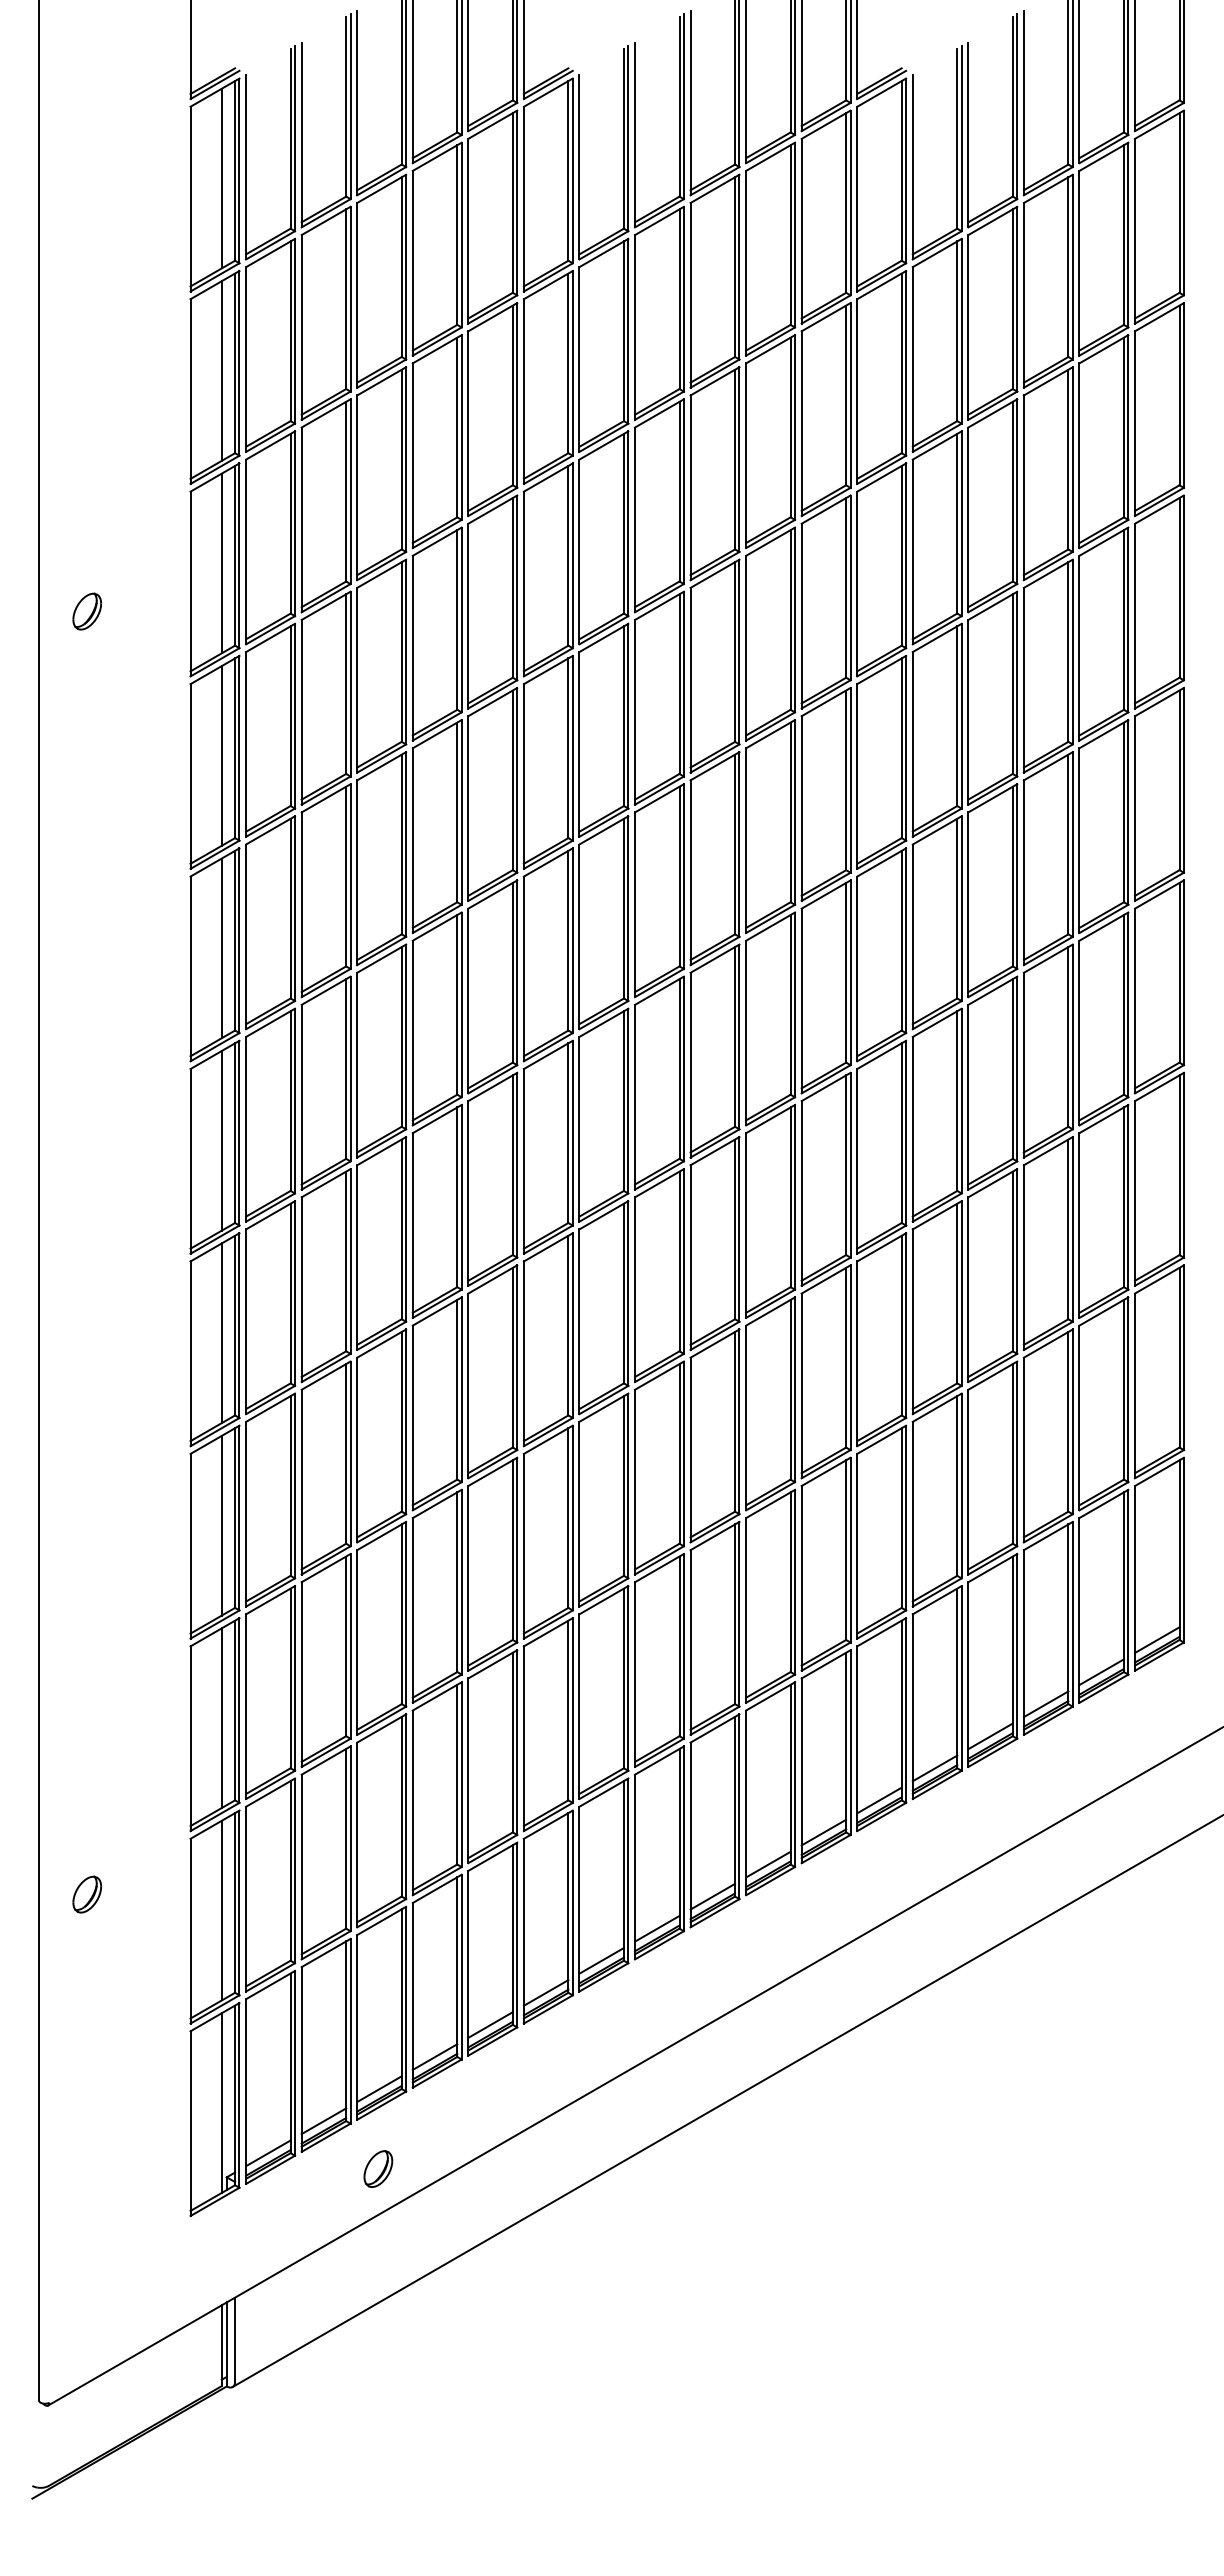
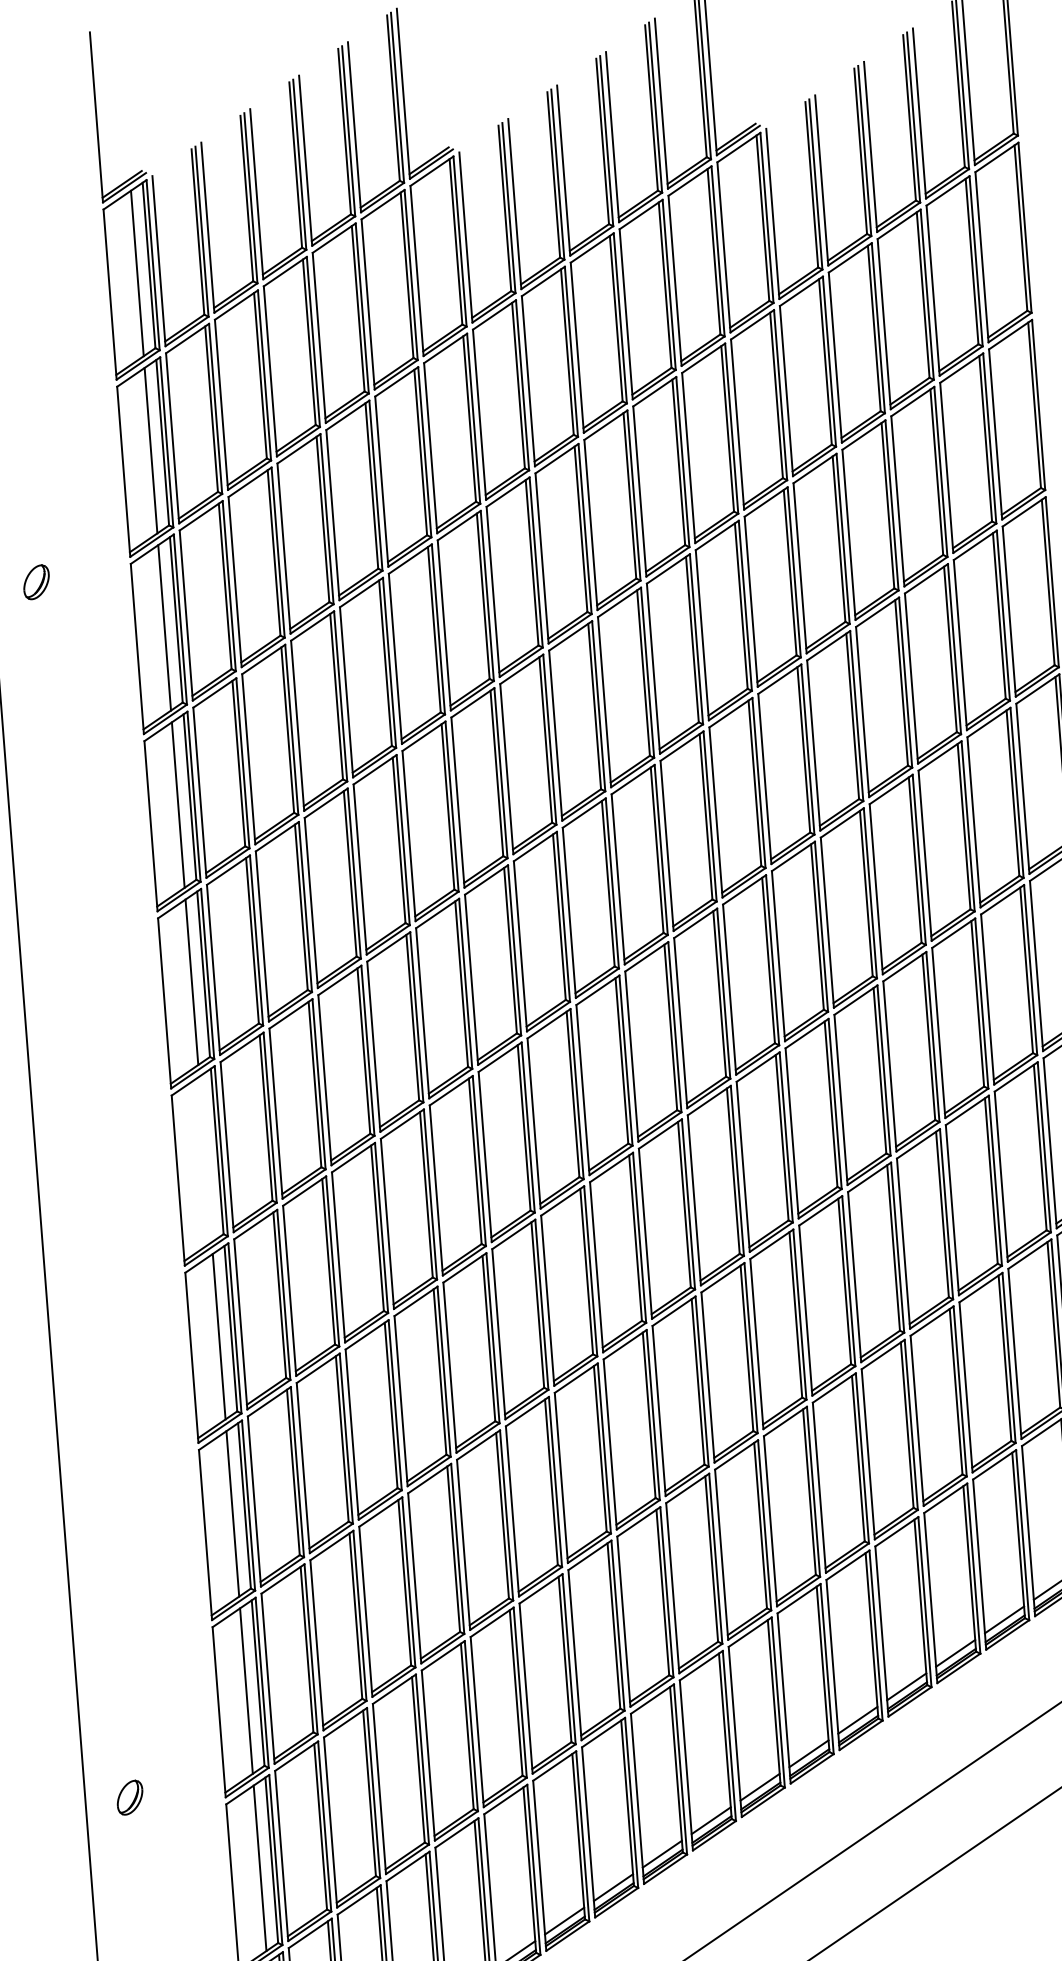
part: (86, 611) -> (35, 582), moved
line: (221, 1140) -> (205, 1159), removed
part: (86, 1894) -> (129, 1797), moved

